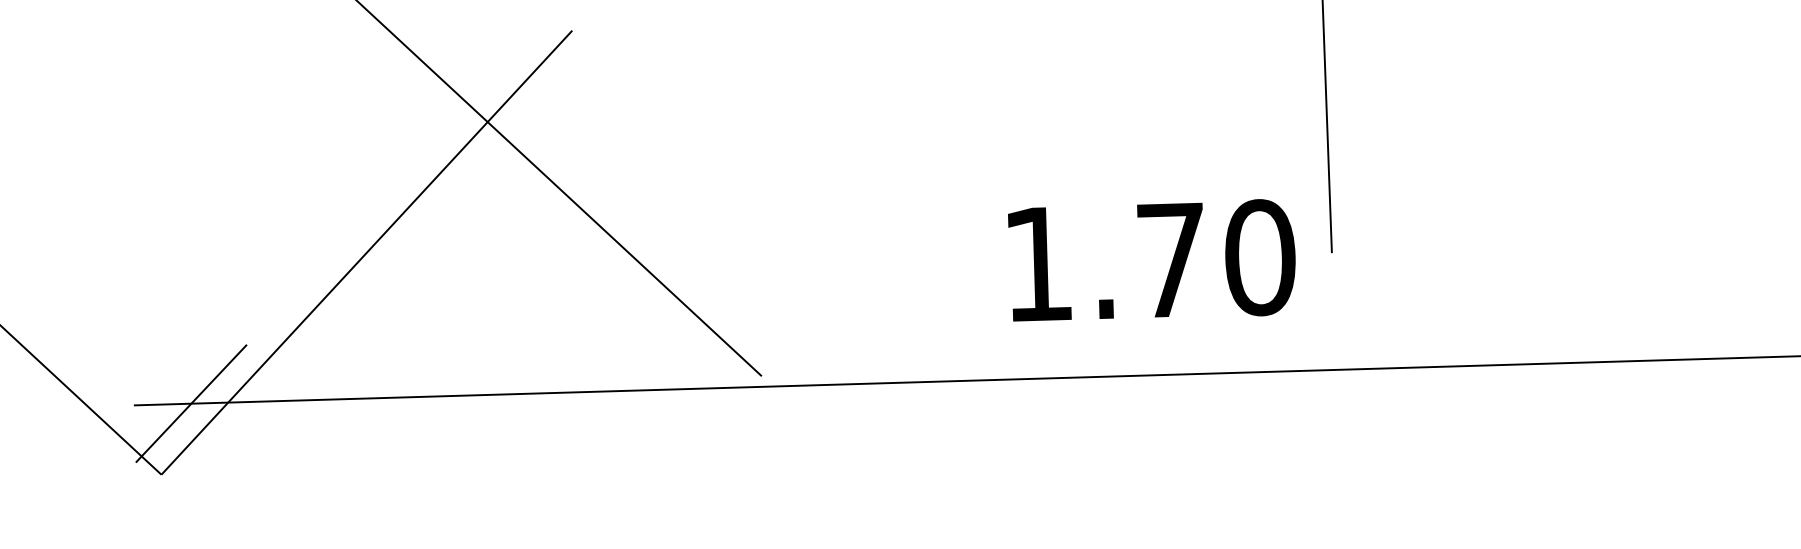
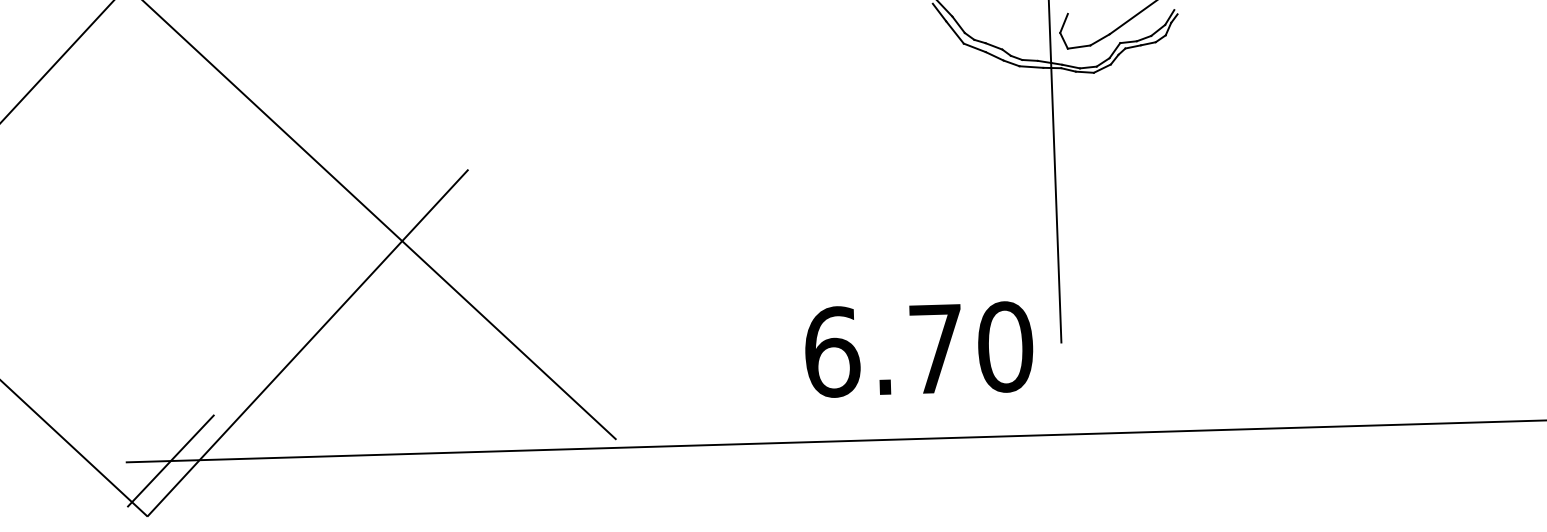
text: (1038, 263) -> (832, 351), 1.70 -> 6.70

